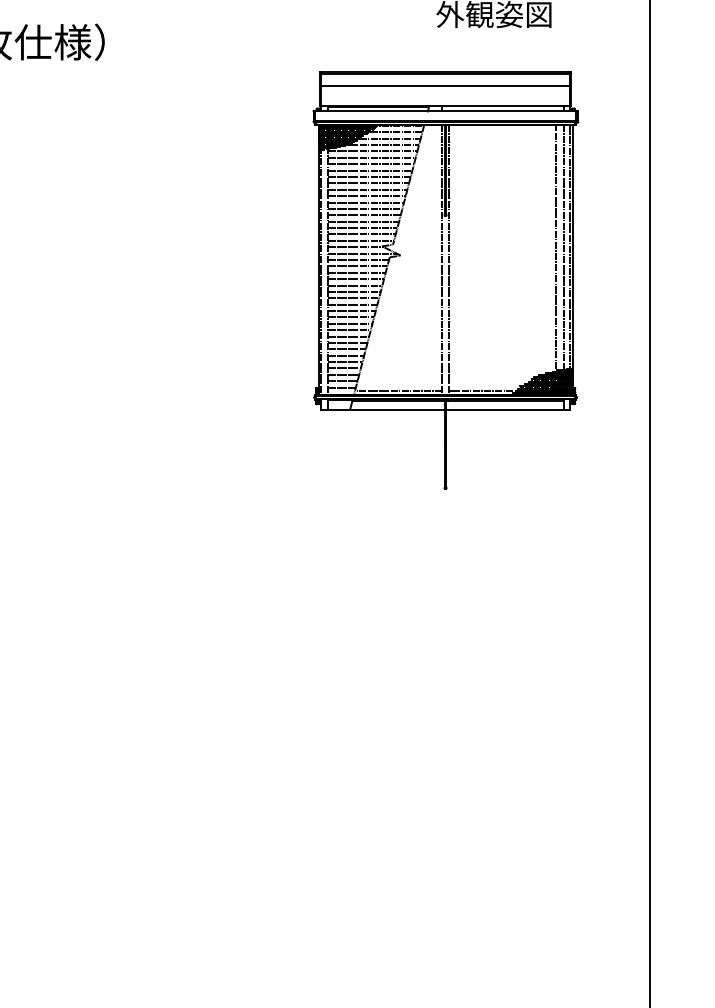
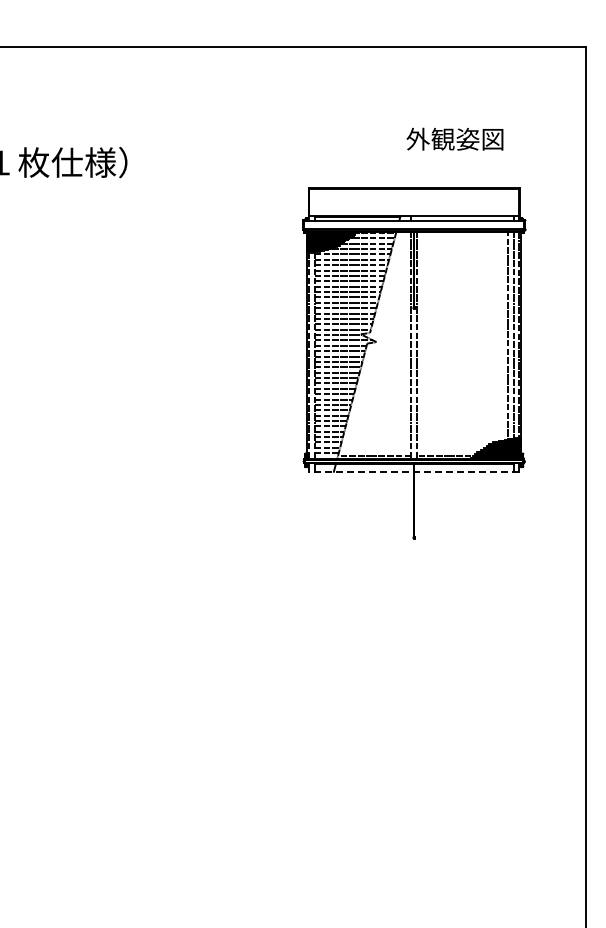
line: (445, 86) -> (414, 199), removed
line: (445, 409) -> (414, 471), solid -> dashed

